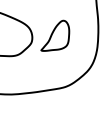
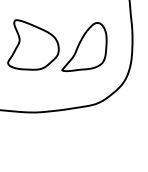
part: (55, 35) -> (84, 46), size x1.43

